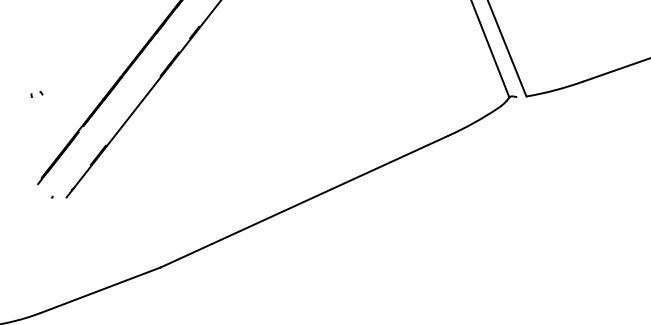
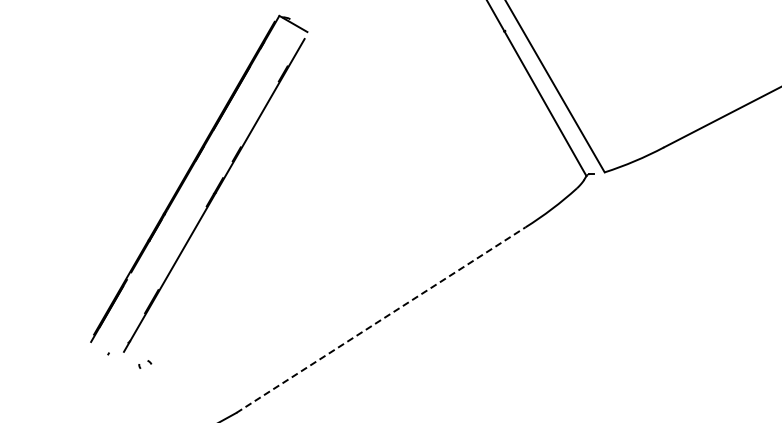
part: (37, 94) -> (145, 364), moved
line: (303, 202) -> (380, 320), solid -> dashed

